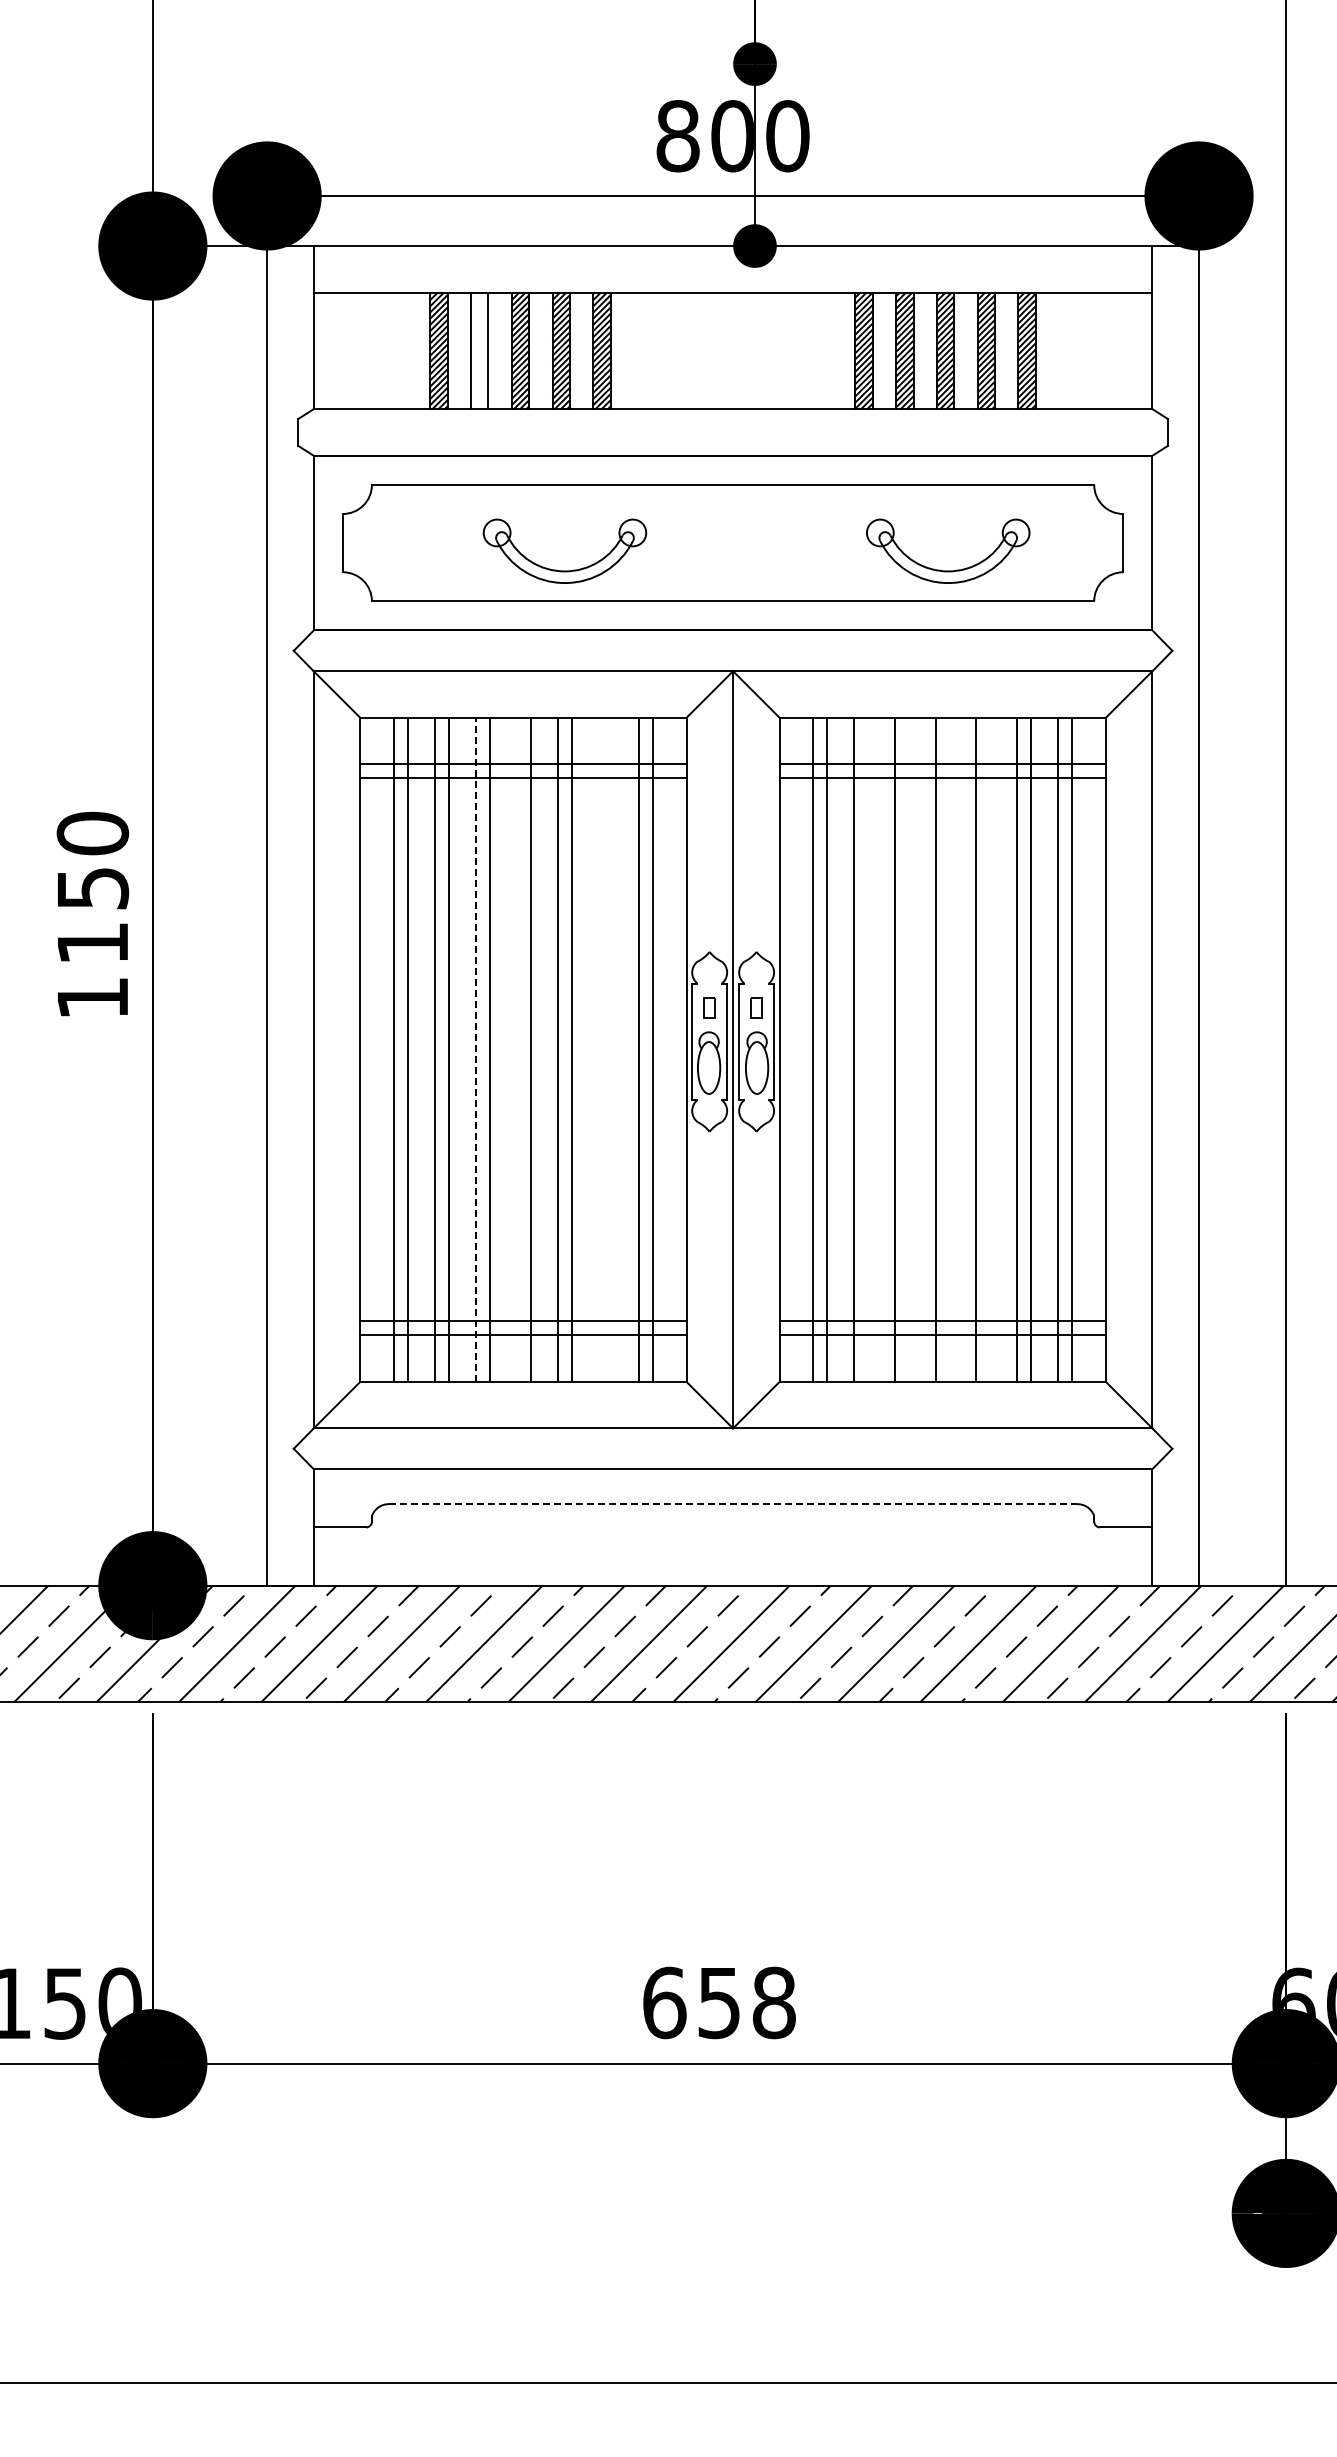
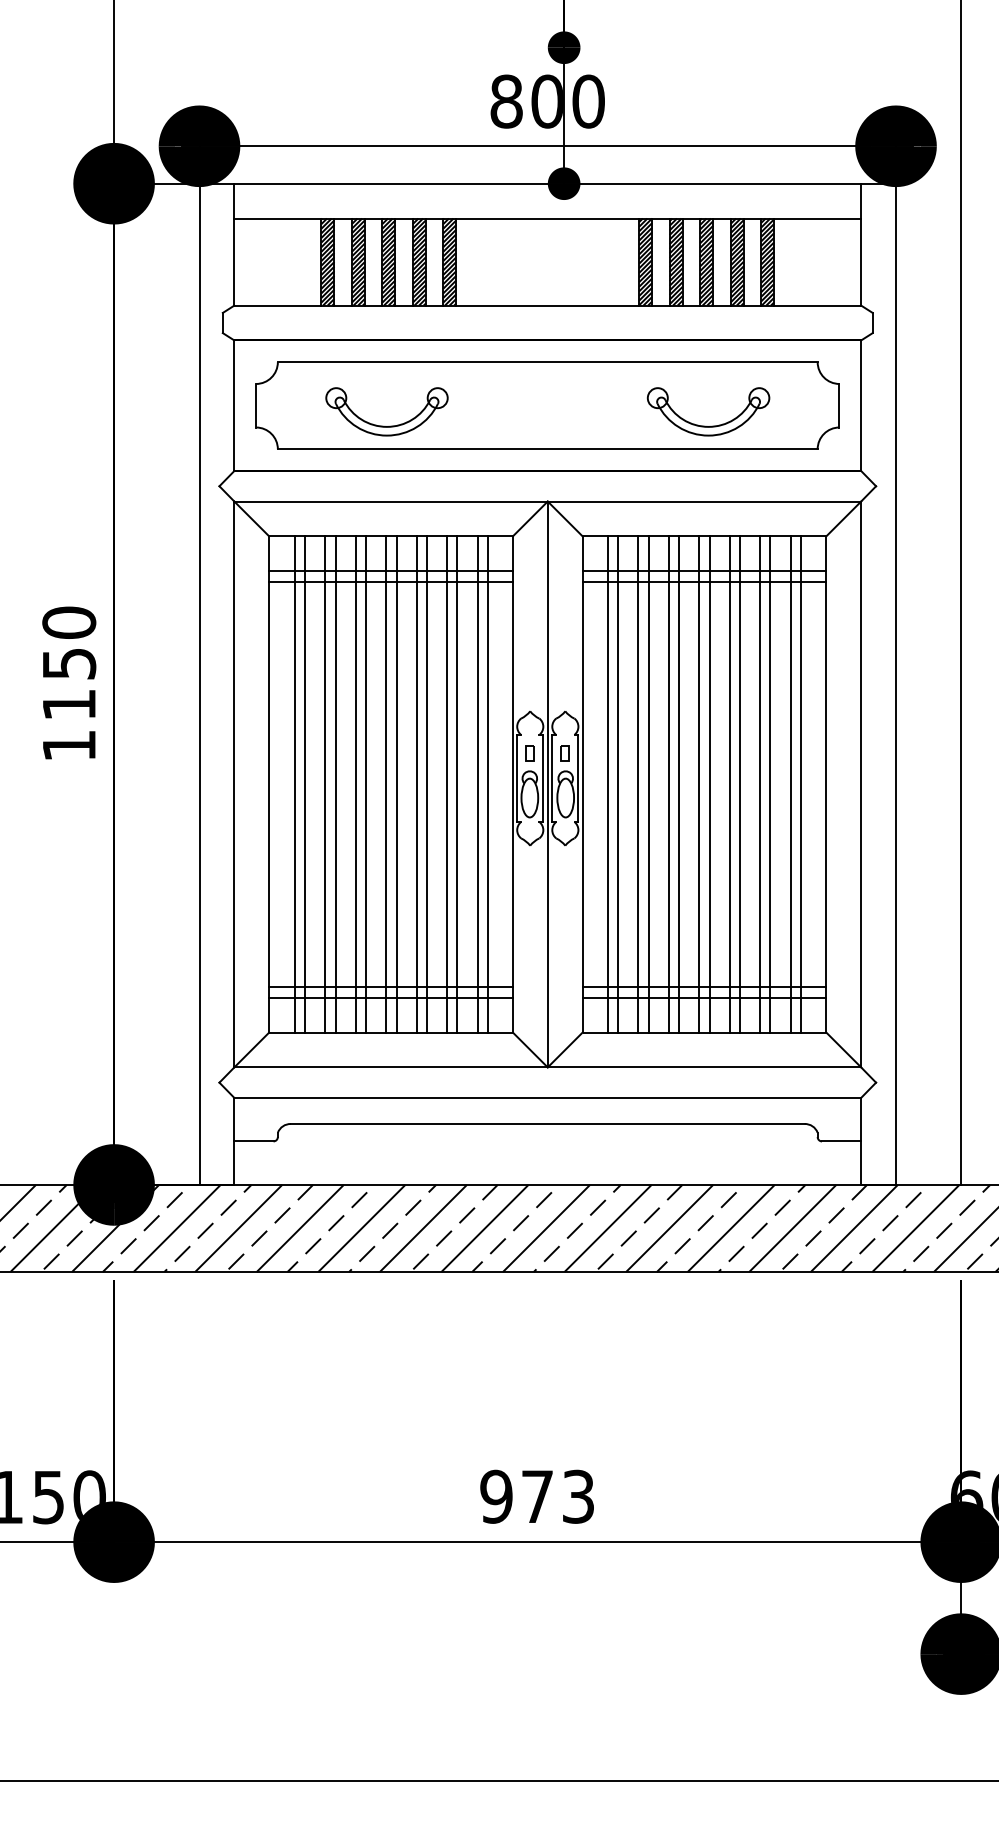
hatch: (479, 350) -> (358, 261), added
part: (564, 570) -> (386, 426), moved
line: (476, 1049) -> (355, 784), dashed -> solid
line: (516, 1049) -> (385, 784), added
line: (598, 1049) -> (447, 784), added
line: (612, 1049) -> (457, 784), added
line: (867, 1049) -> (648, 784), added
line: (908, 1049) -> (678, 784), added
line: (949, 1049) -> (709, 784), added
line: (990, 1049) -> (740, 784), added
line: (733, 1504) -> (548, 1124), dashed -> solid
text: (718, 2002) -> (536, 1496), 658 -> 973

